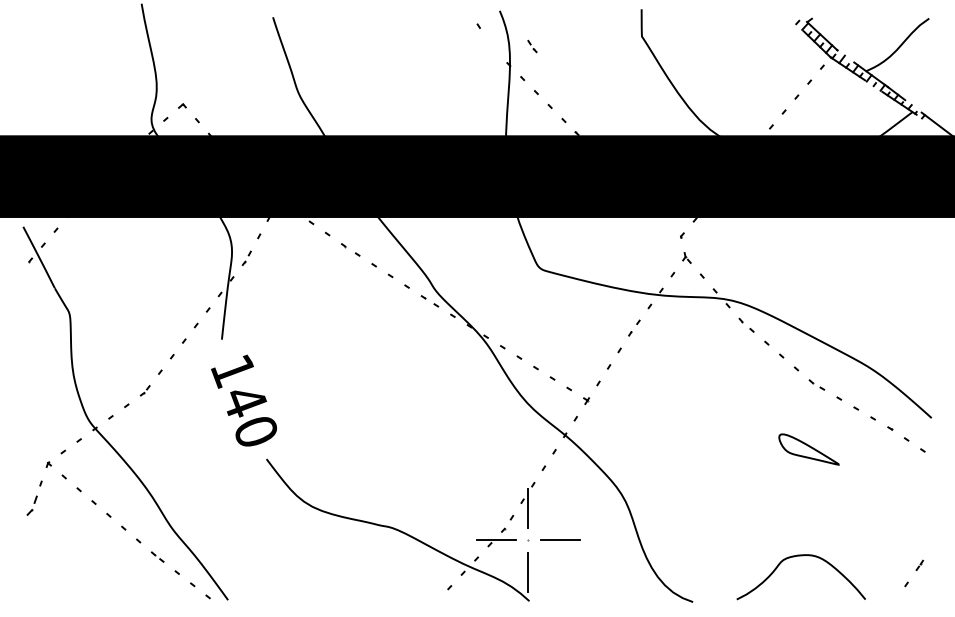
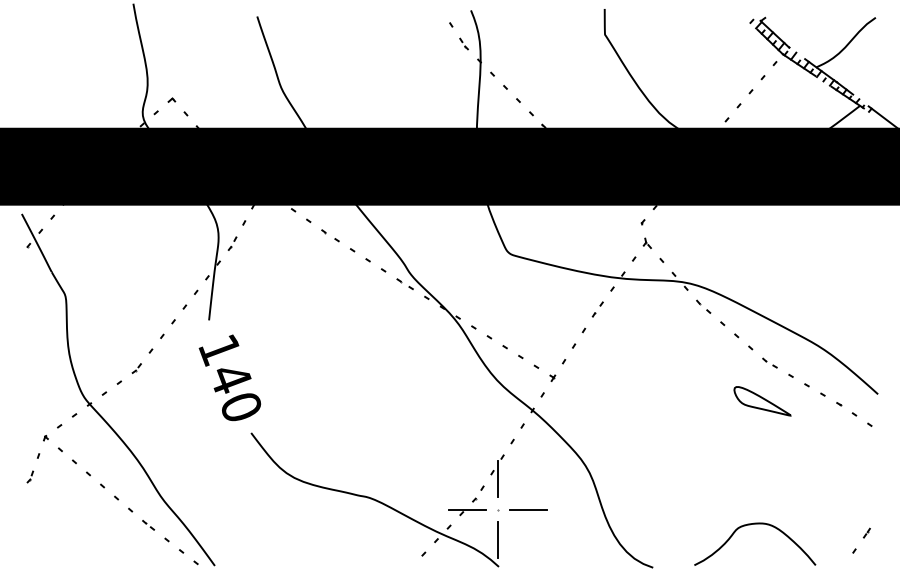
part: (532, 46) -> (464, 44), moved
part: (808, 449) -> (762, 401), moved
part: (32, 505) -> (30, 476), size x0.62

